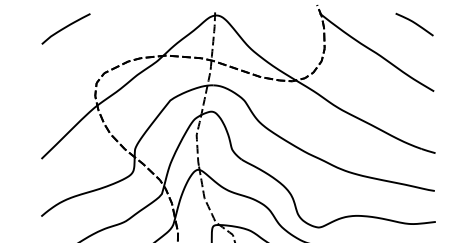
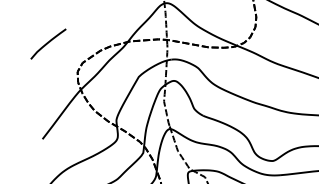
curve: (65, 28) -> (47, 43), moved

